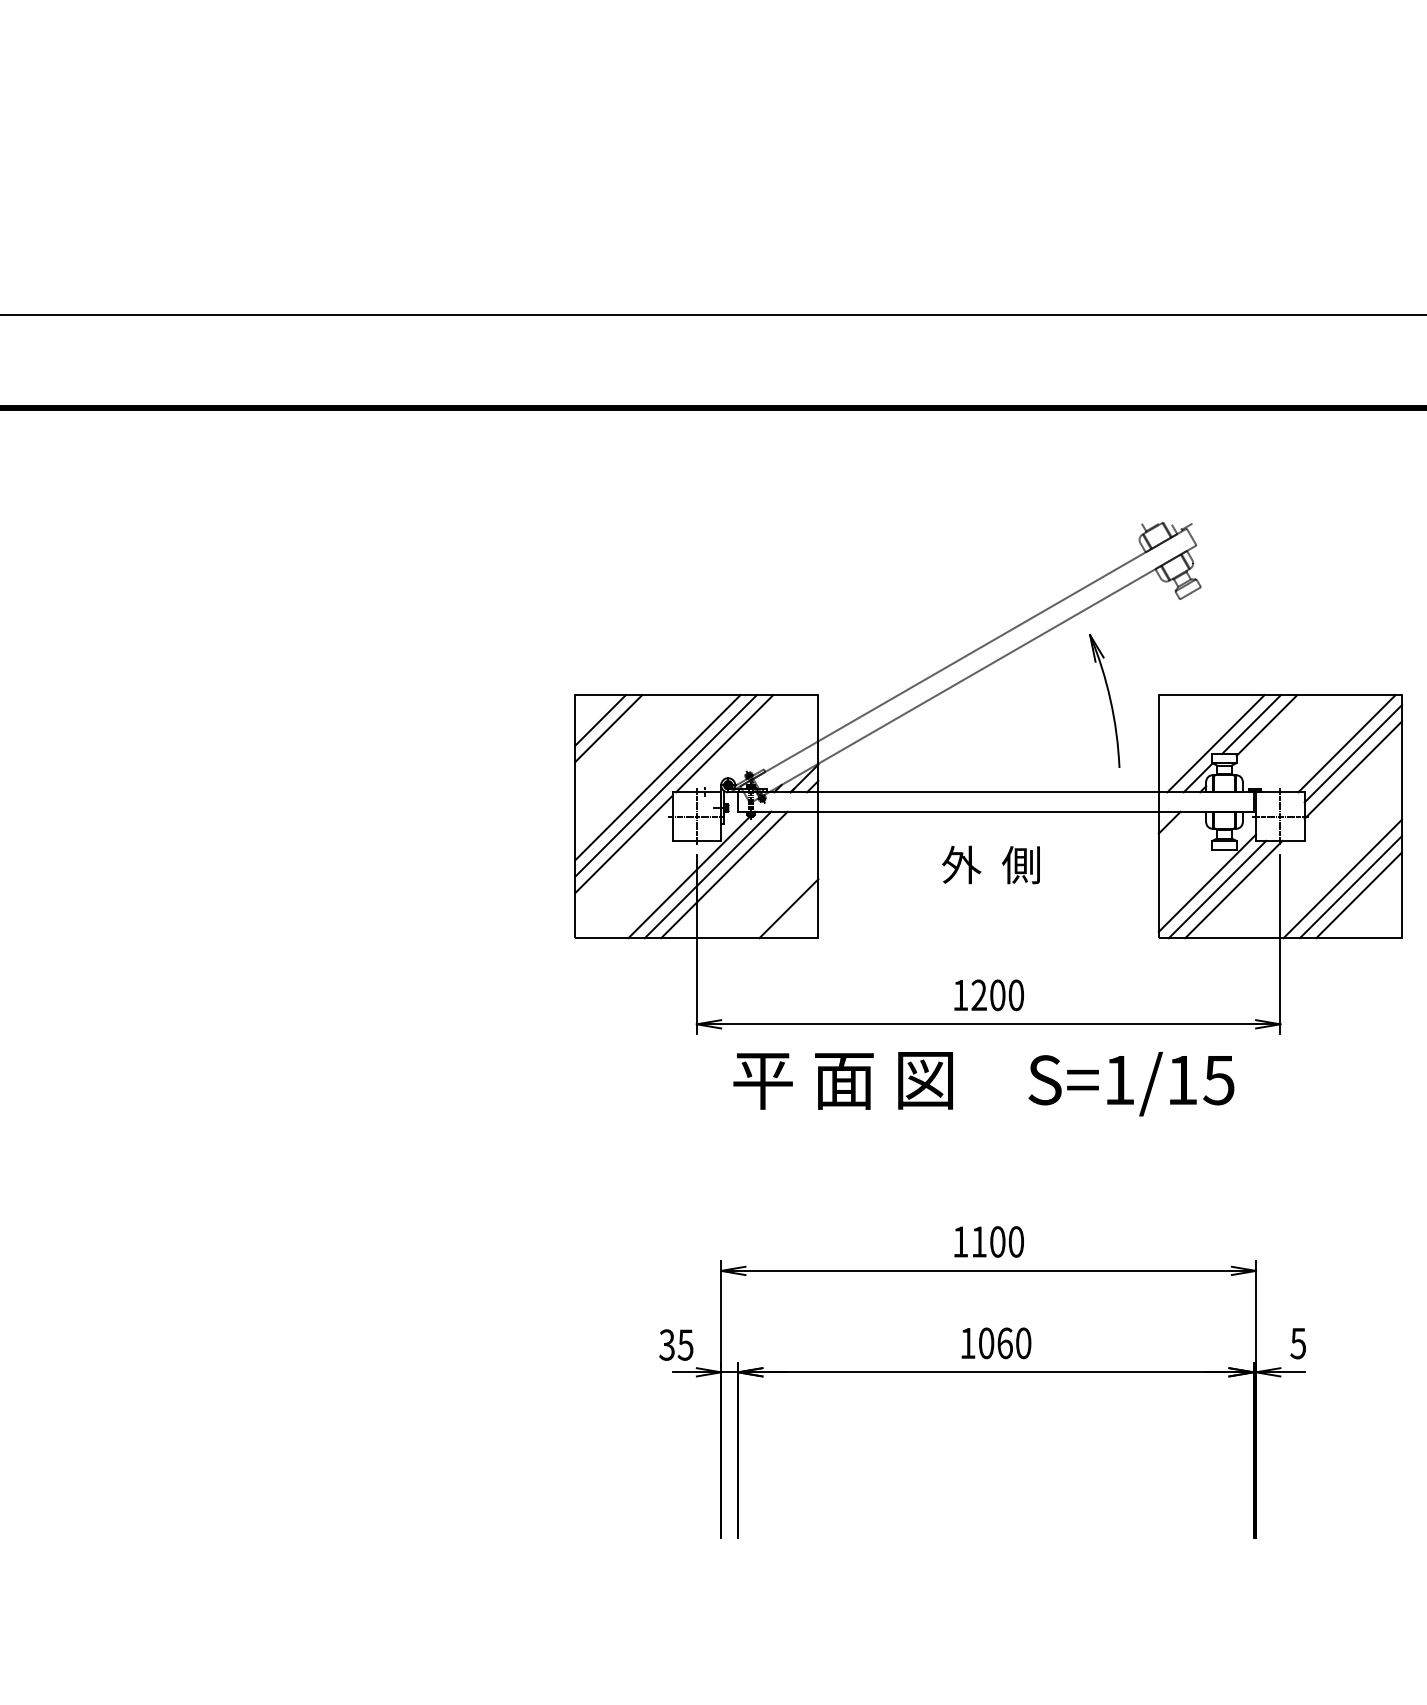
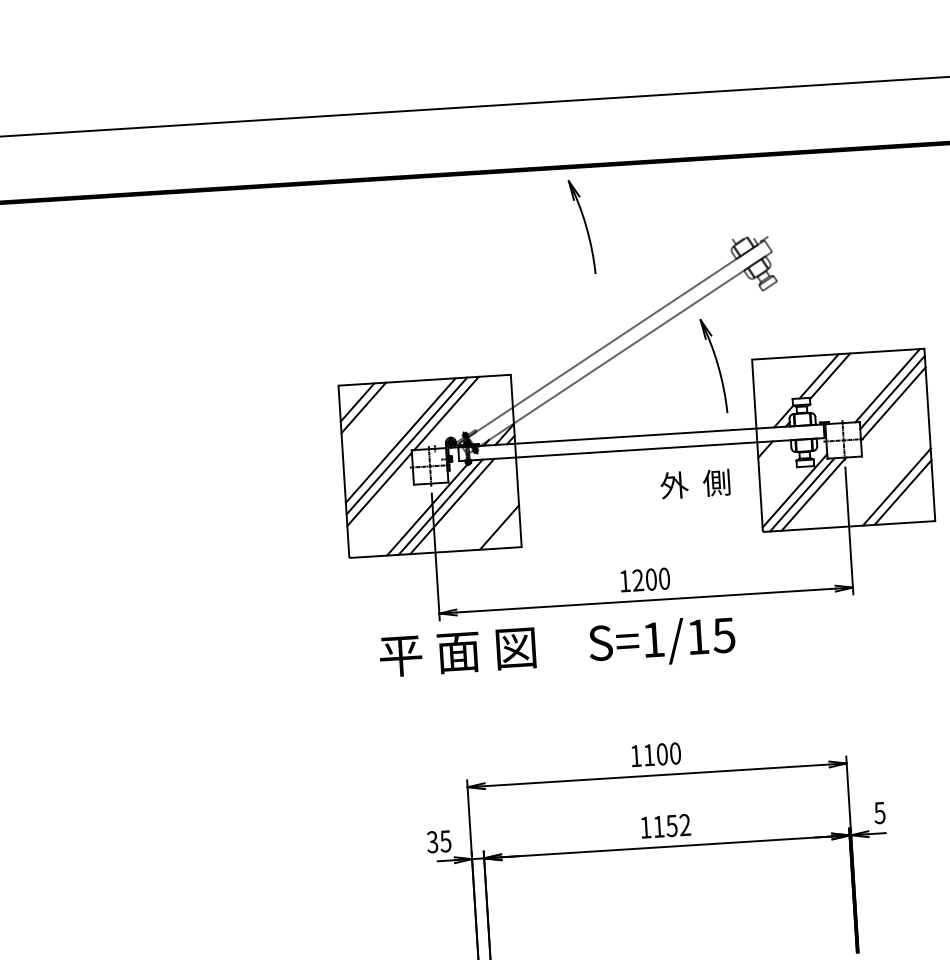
part: (931, 493) -> (581, 226), added
line: (1215, 743) -> (794, 391), removed
text: (990, 864) -> (694, 483), moved
line: (1342, 878) -> (890, 481), removed
text: (983, 1084) -> (557, 648), moved
text: (1005, 1343) -> (672, 826), 1060 -> 1152

